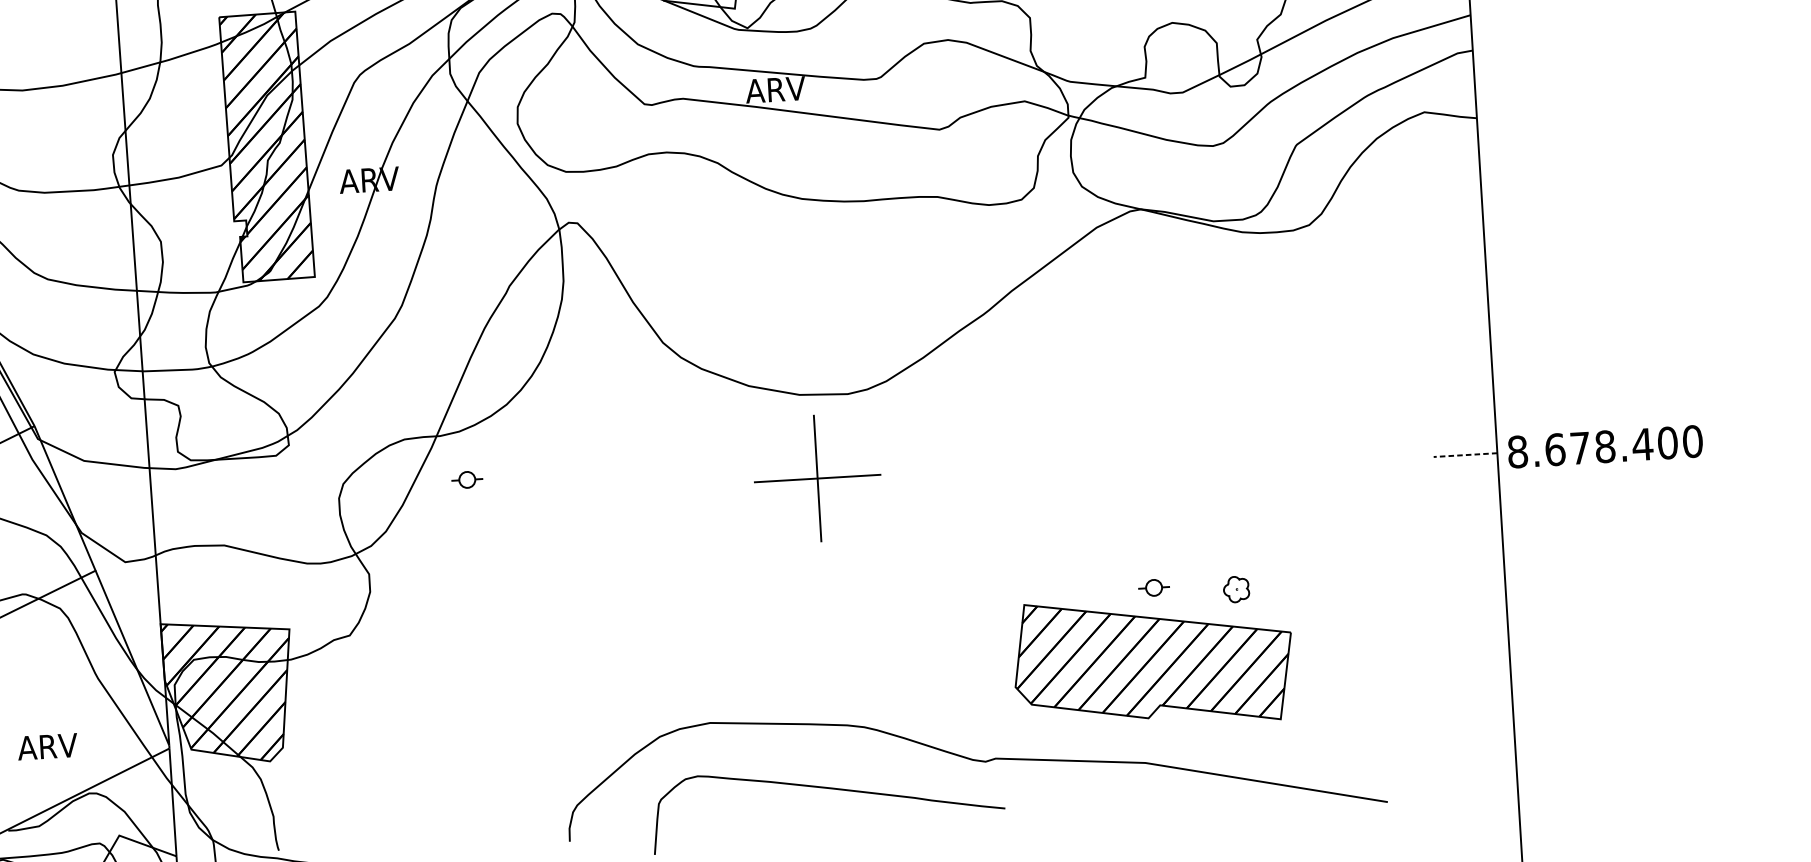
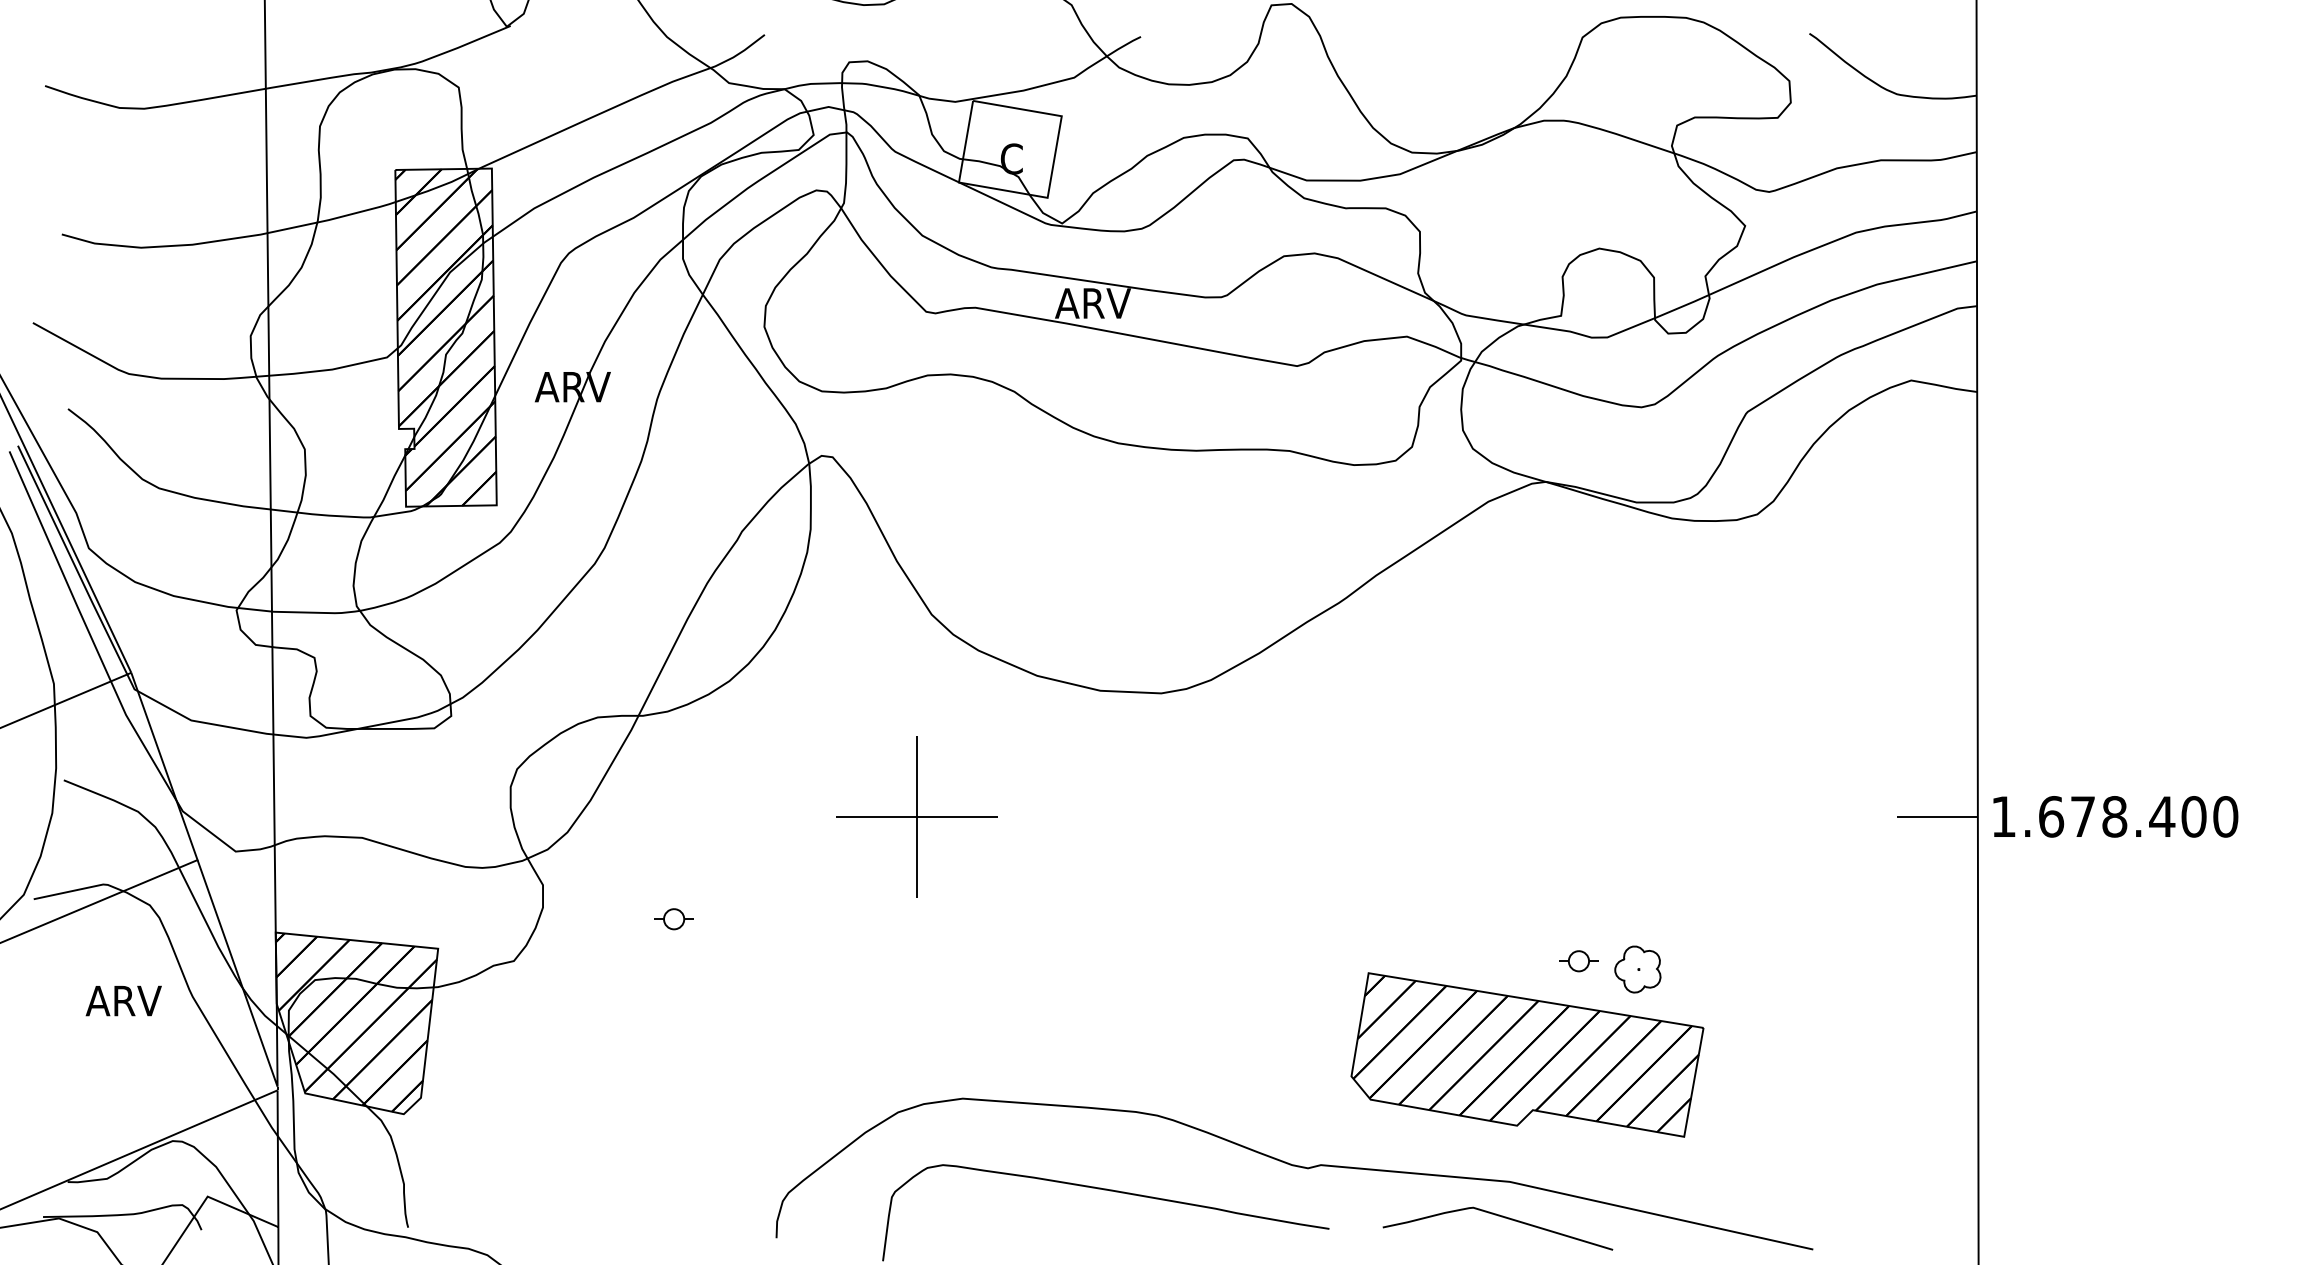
text: (1517, 451) -> (2003, 816), 8.678.400 -> 1.678.400
line: (1465, 454) -> (1937, 816), dashed -> solid
part: (817, 478) -> (916, 816), moved
part: (466, 480) -> (673, 919), moved
part: (1153, 588) -> (1578, 961), moved
part: (1236, 589) -> (1637, 969), size x1.43
text: (47, 746) -> (123, 1000), moved
curve: (1140, 791) -> (1501, 1217), added

